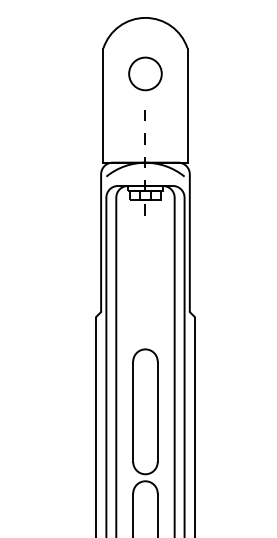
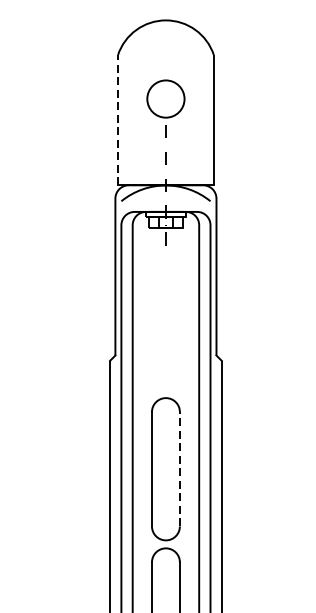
circle: (145, 73) -> (165, 98), moved
line: (103, 104) -> (118, 119), solid -> dashed
line: (157, 411) -> (179, 468), solid -> dashed

